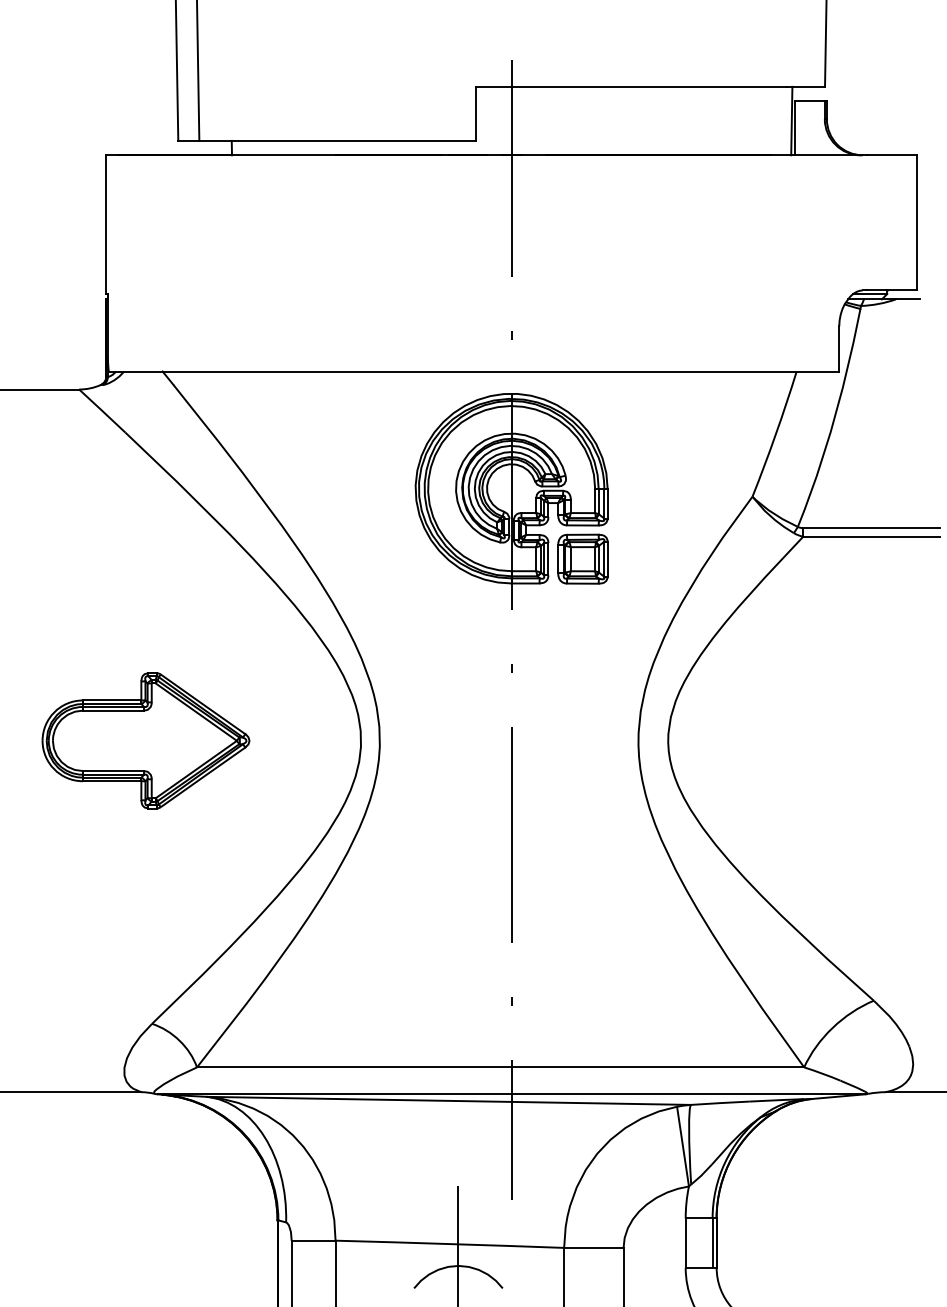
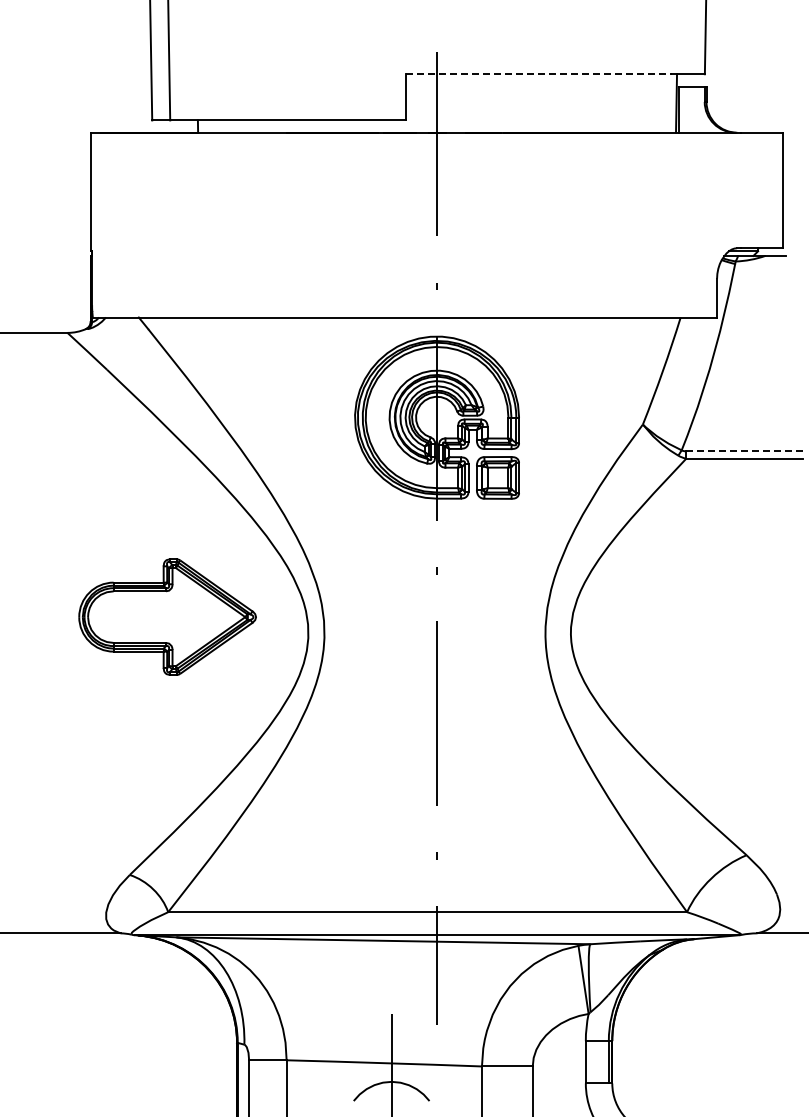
line: (631, 87) -> (539, 74), solid -> dashed
line: (871, 528) -> (744, 451), solid -> dashed
part: (145, 740) -> (167, 616), moved

